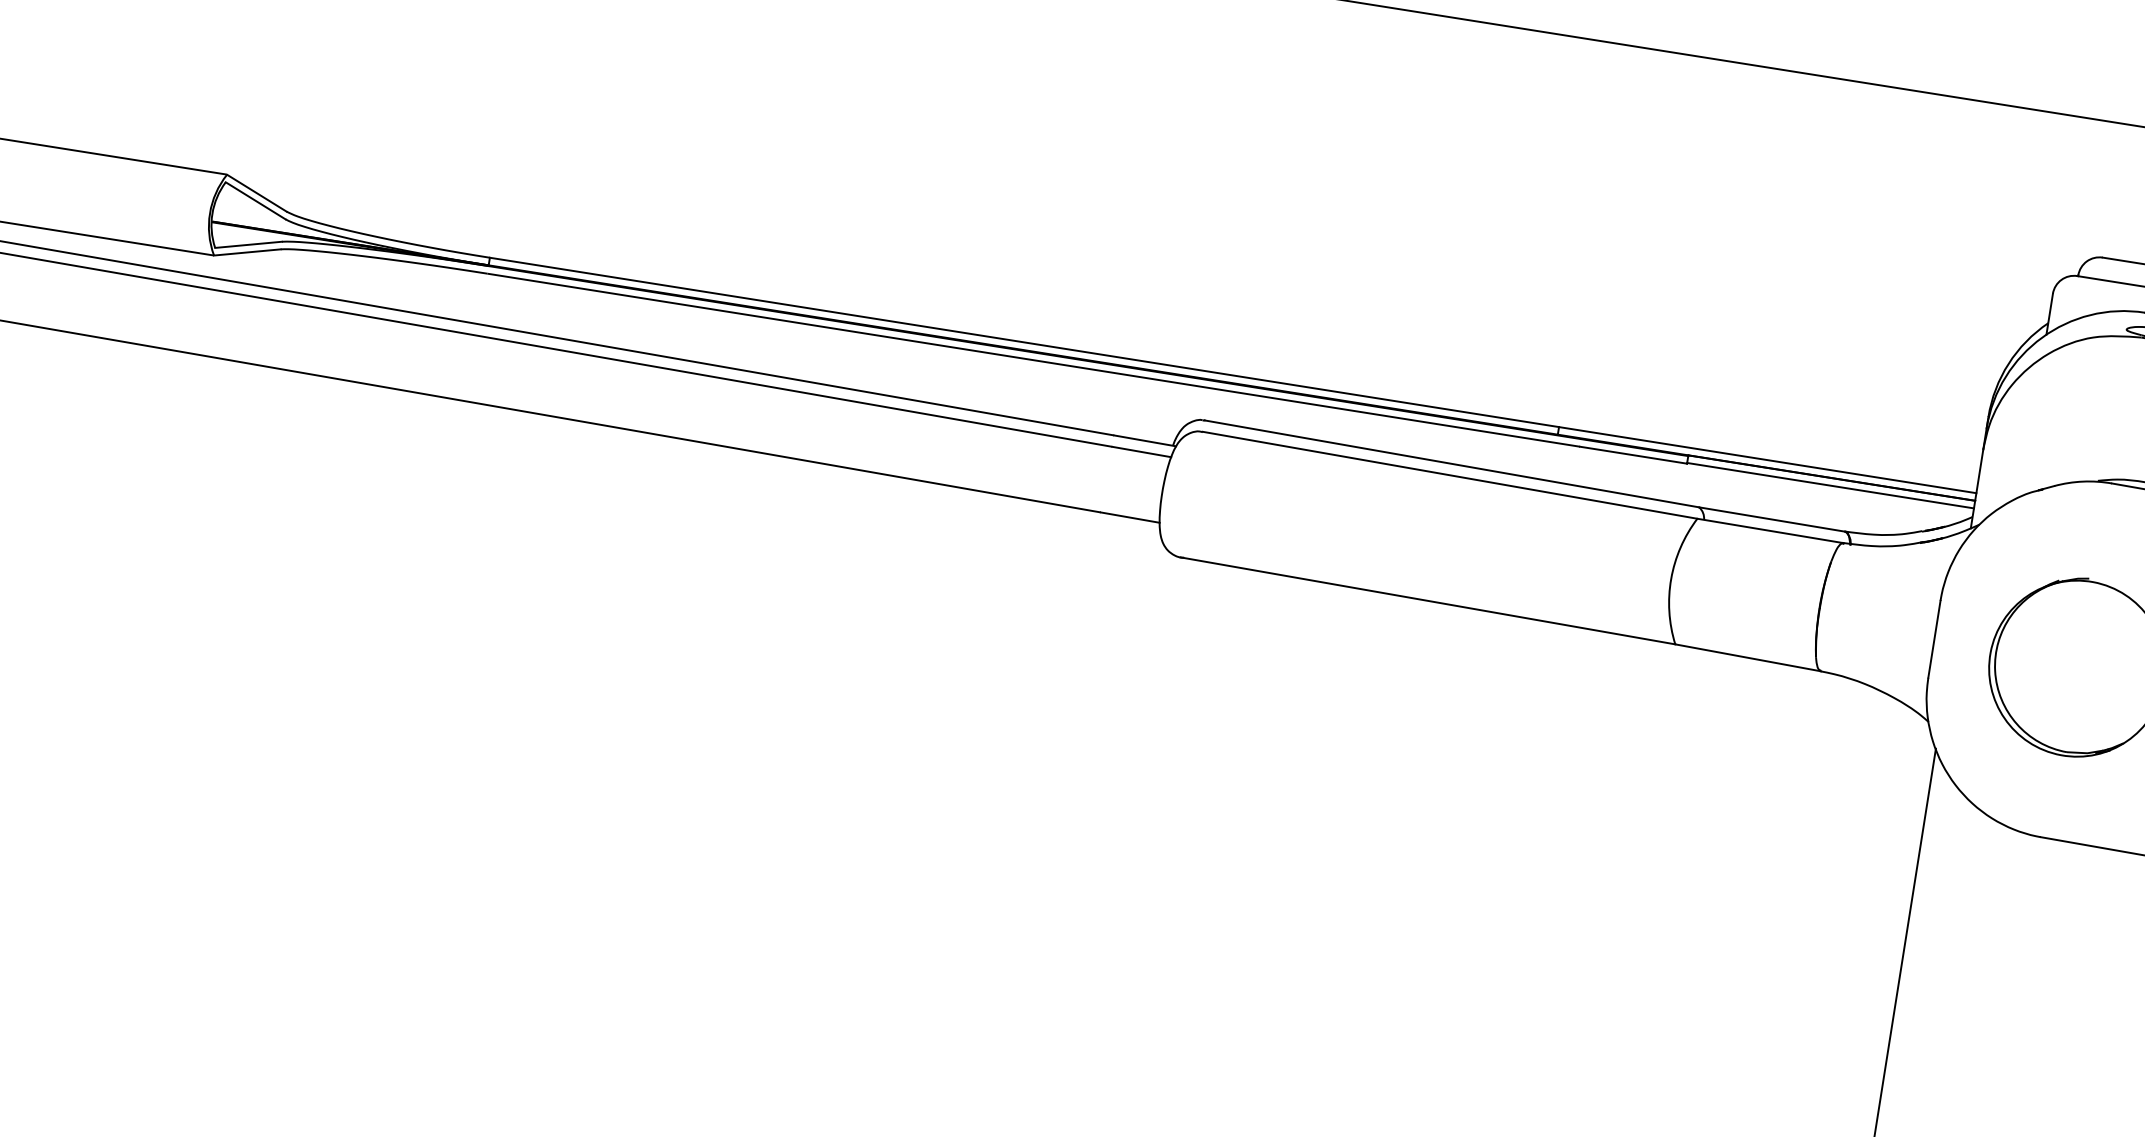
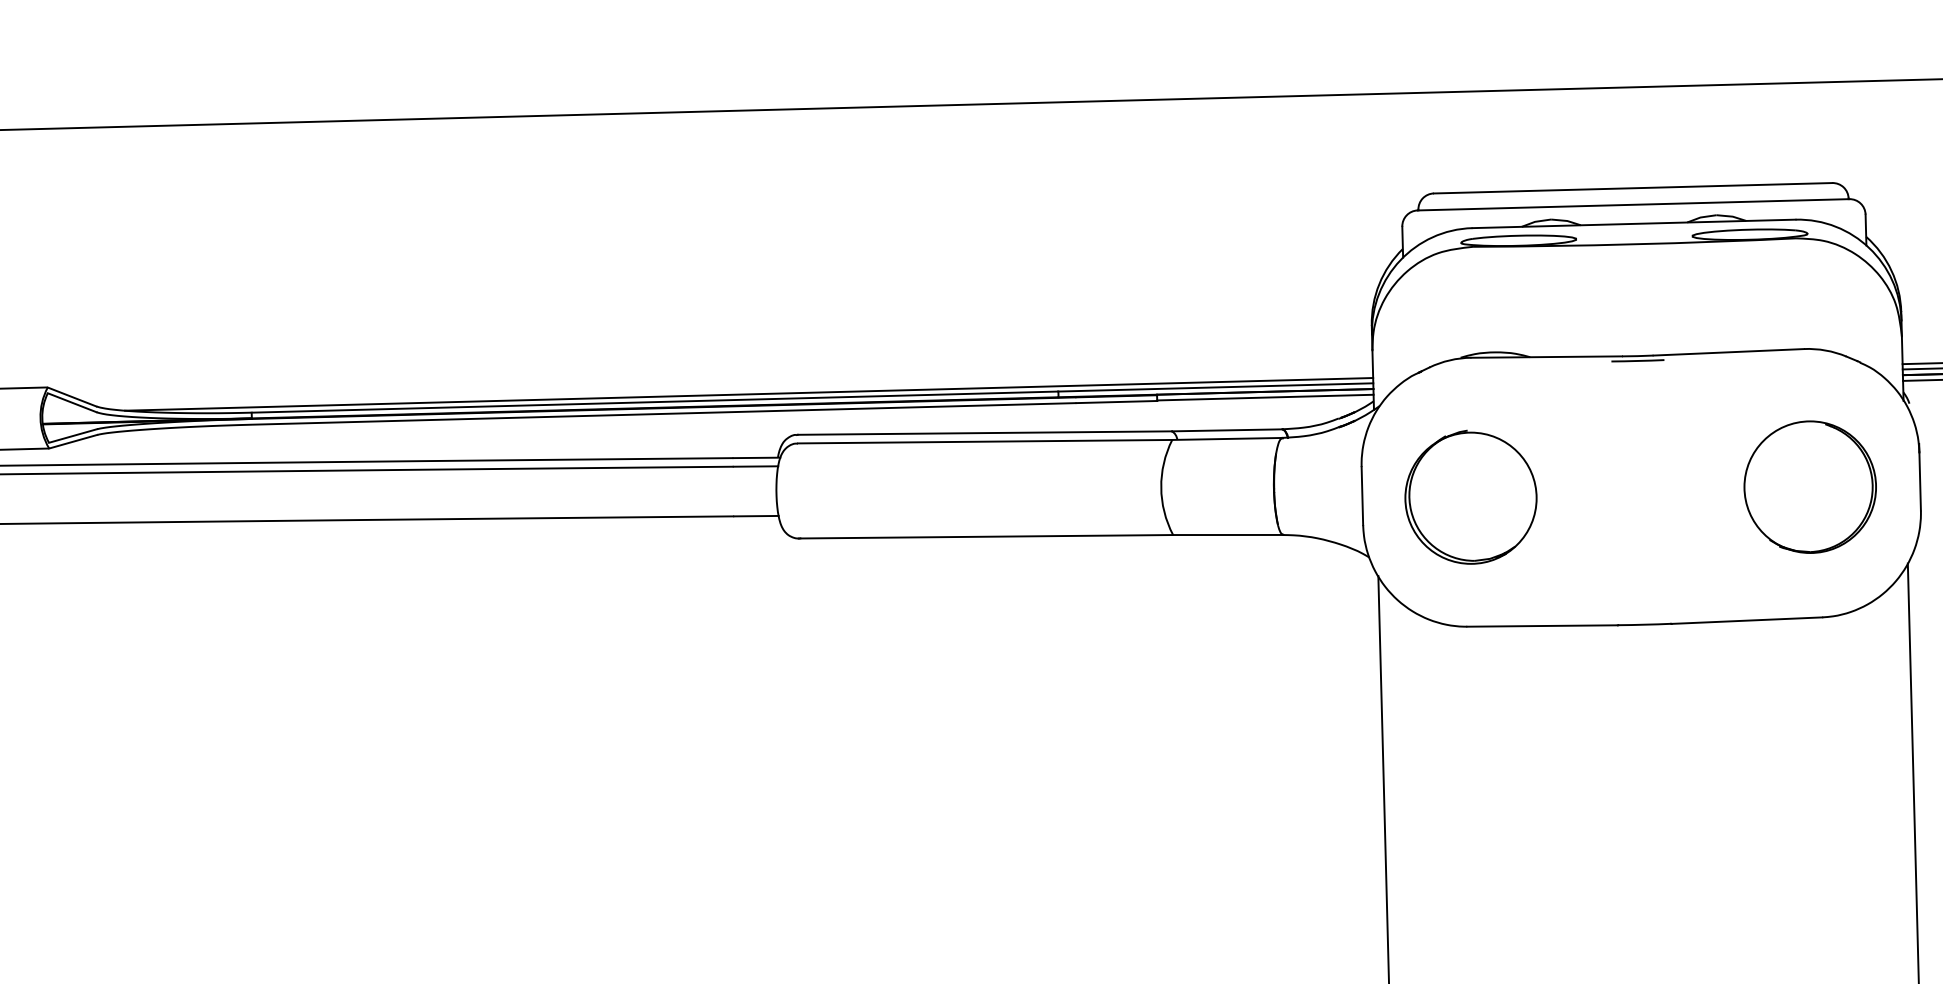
line: (1150, 355) -> (749, 394), added

